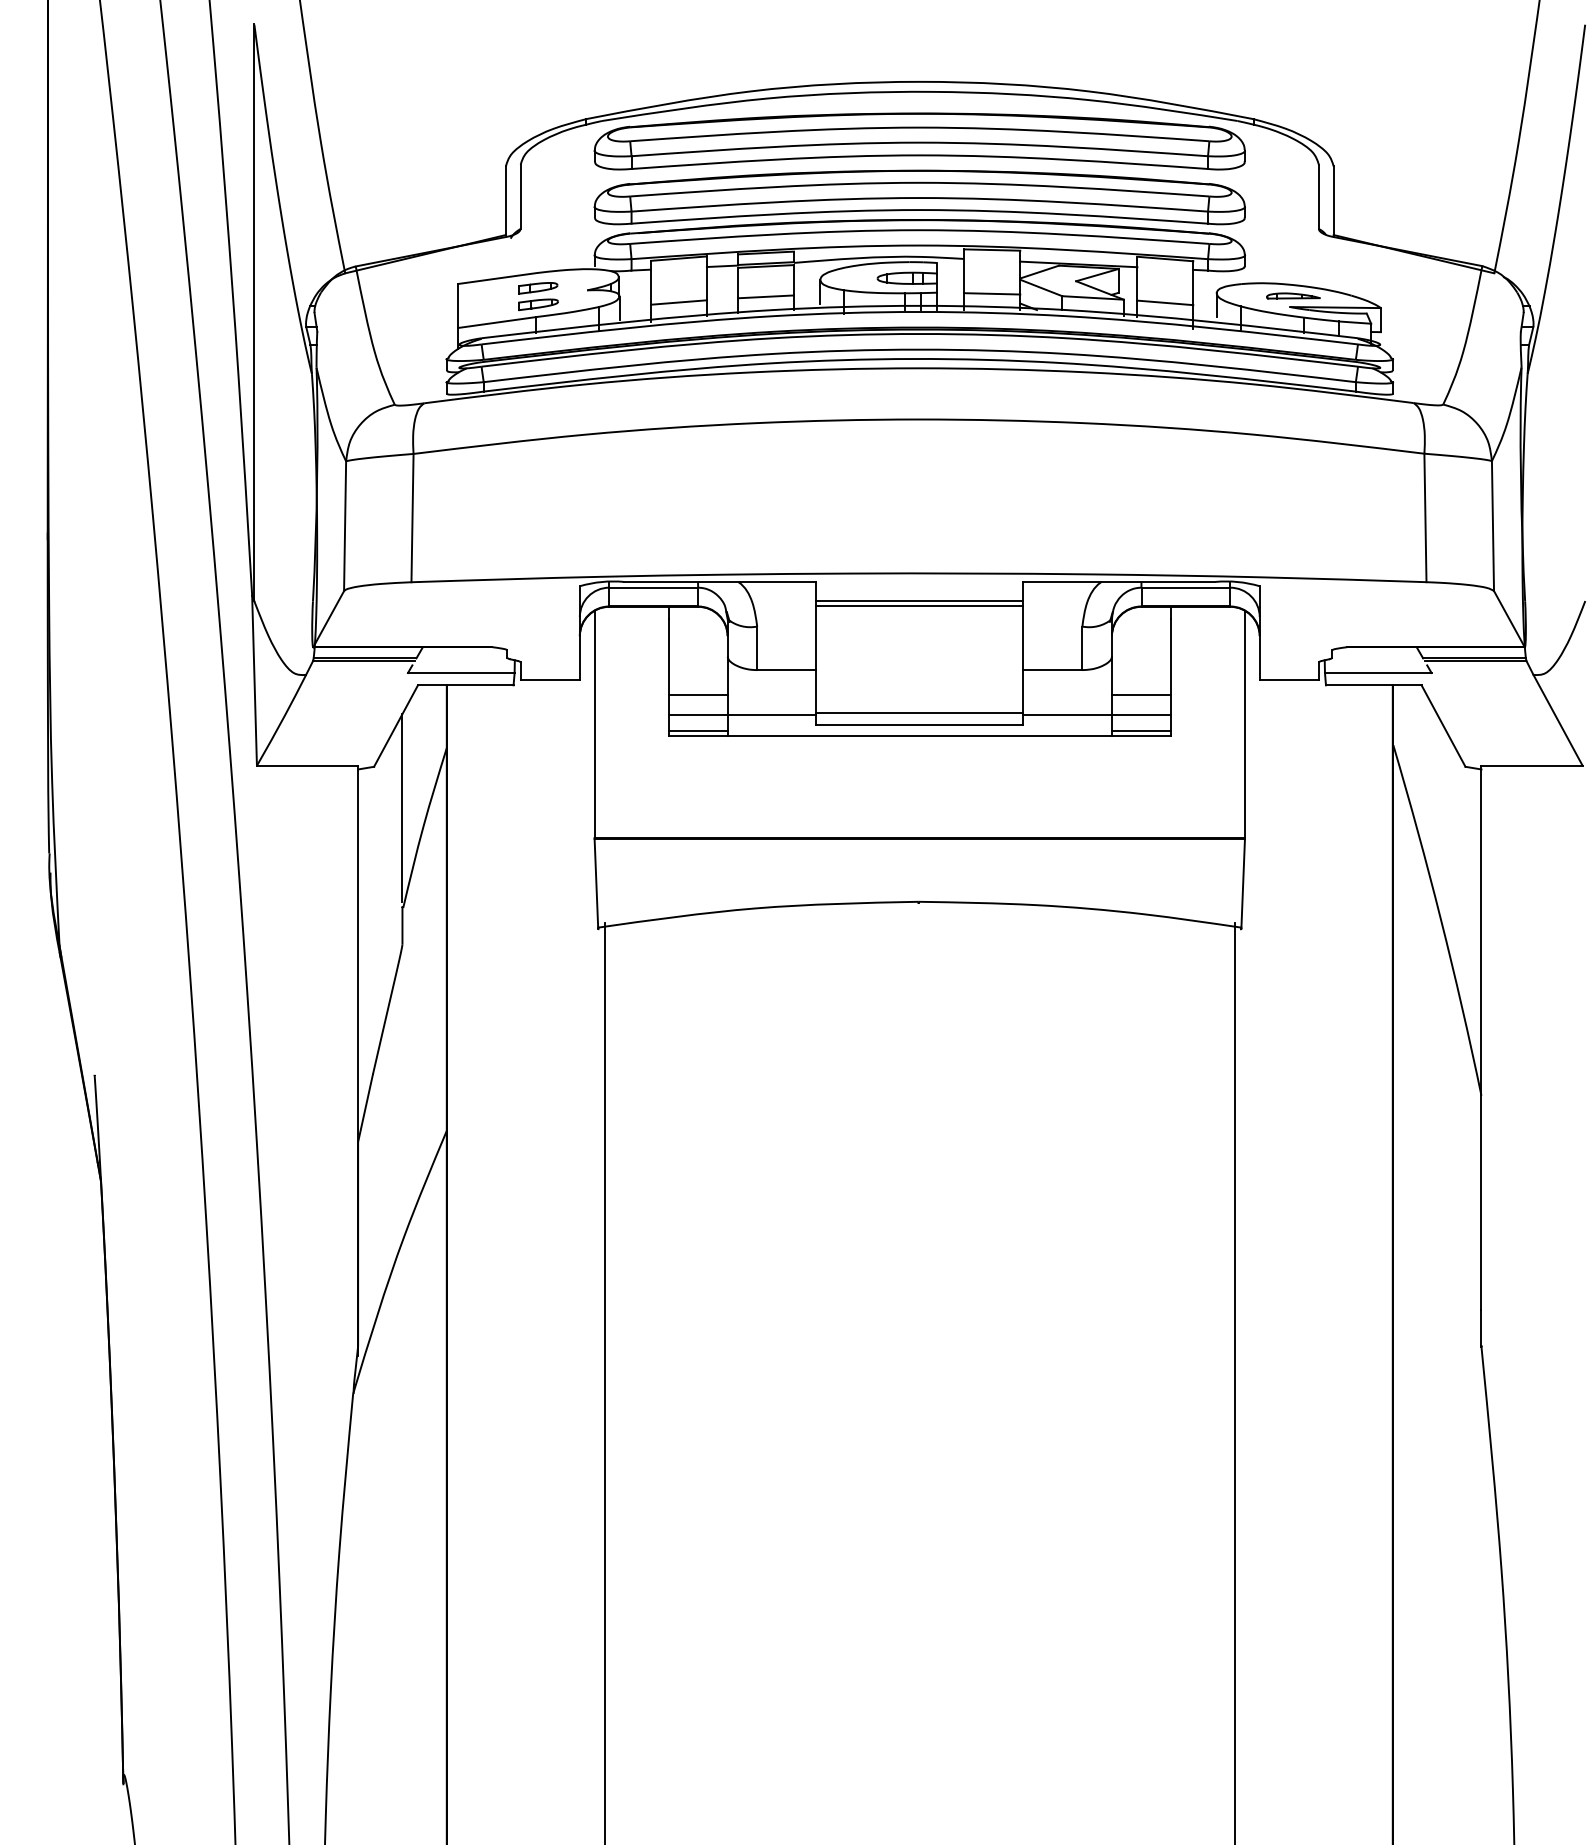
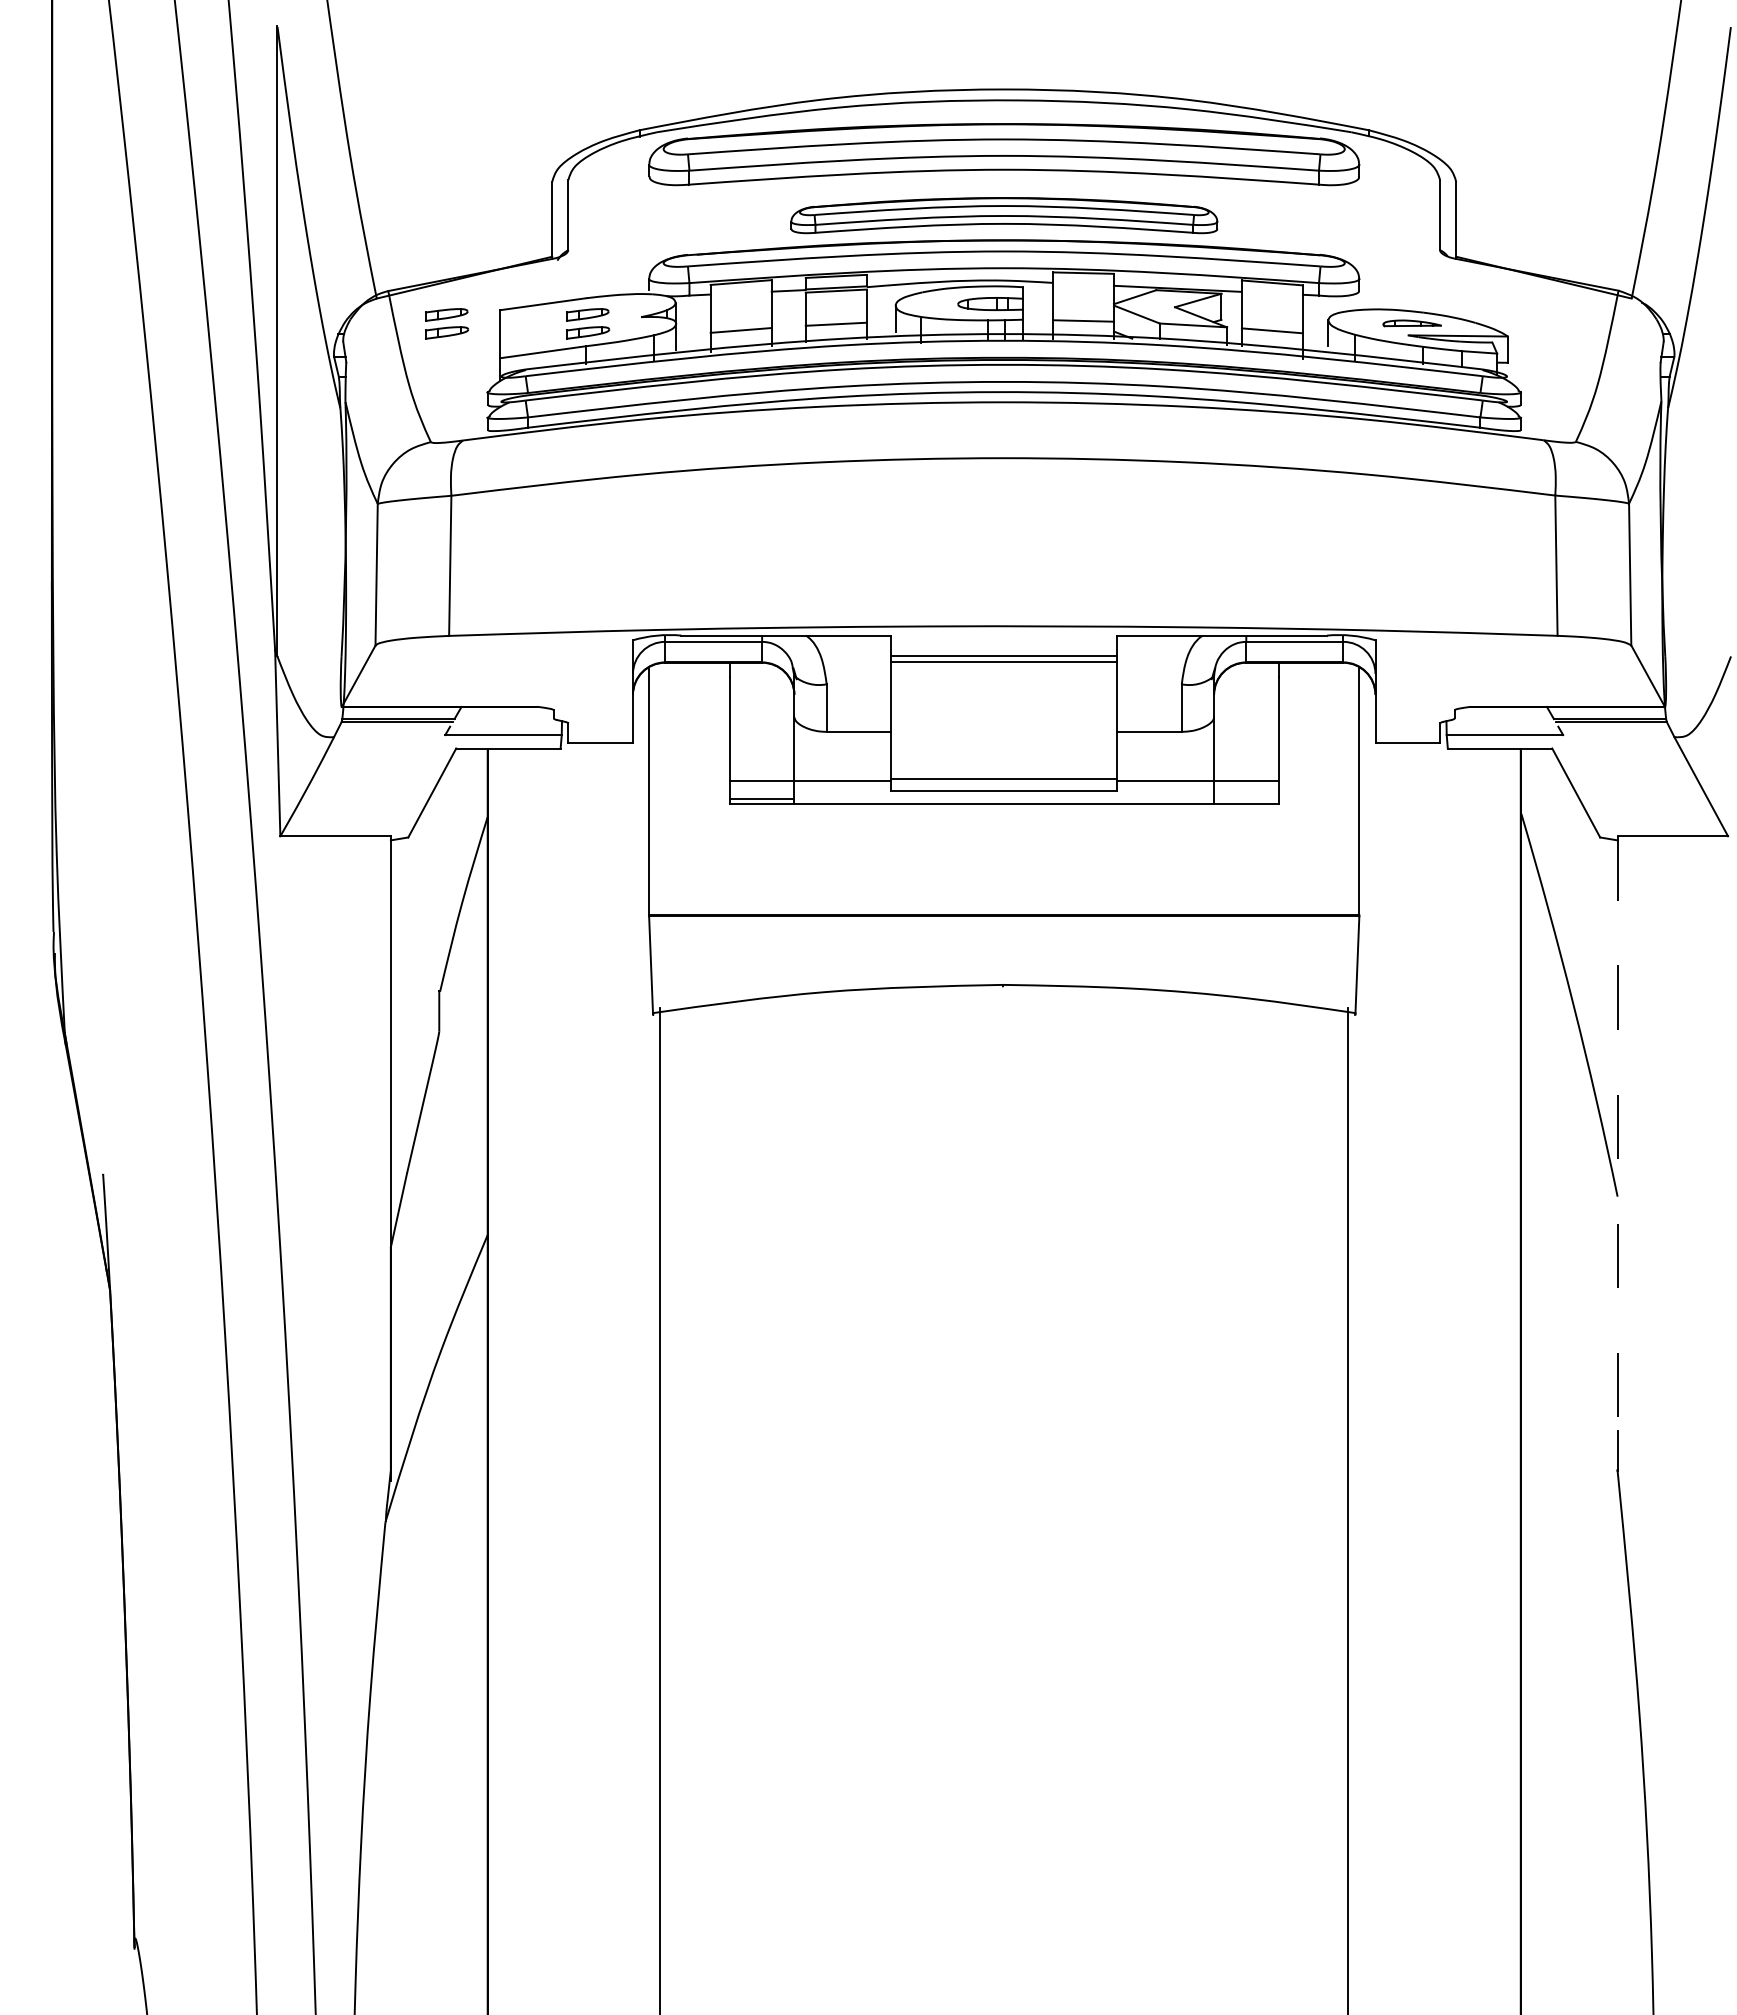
part: (920, 197) -> (1004, 215), size x0.6
part: (409, 296) -> (447, 323), added
line: (697, 694) -> (761, 758), removed
line: (1141, 694) -> (1246, 758), removed
line: (1141, 731) -> (1246, 798), removed
line: (402, 807) -> (439, 881), removed
line: (1481, 1038) -> (1617, 1134), solid -> dashed

